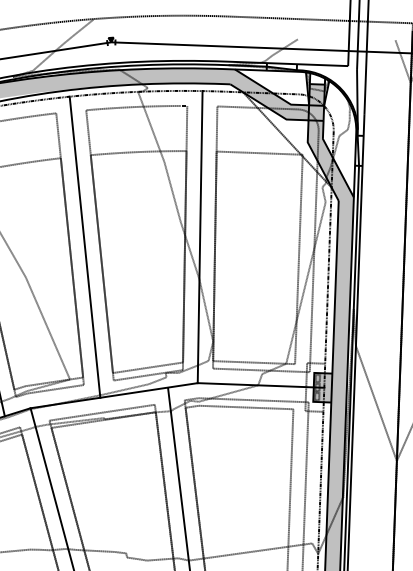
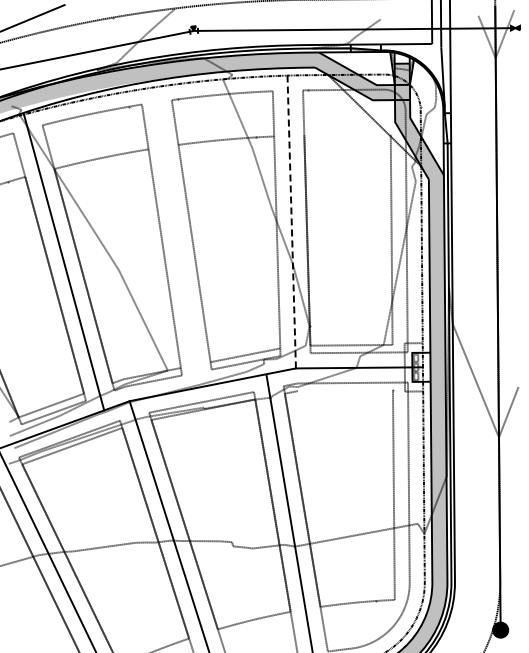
line: (259, 152) -> (347, 134), removed
line: (199, 236) -> (291, 221), solid -> dashed
line: (84, 247) -> (176, 237), removed
line: (185, 256) -> (277, 242), removed
line: (101, 264) -> (194, 253), removed
line: (71, 267) -> (164, 258), removed
fill: (322, 386) -> (421, 366), removed
line: (246, 407) -> (345, 390), removed

